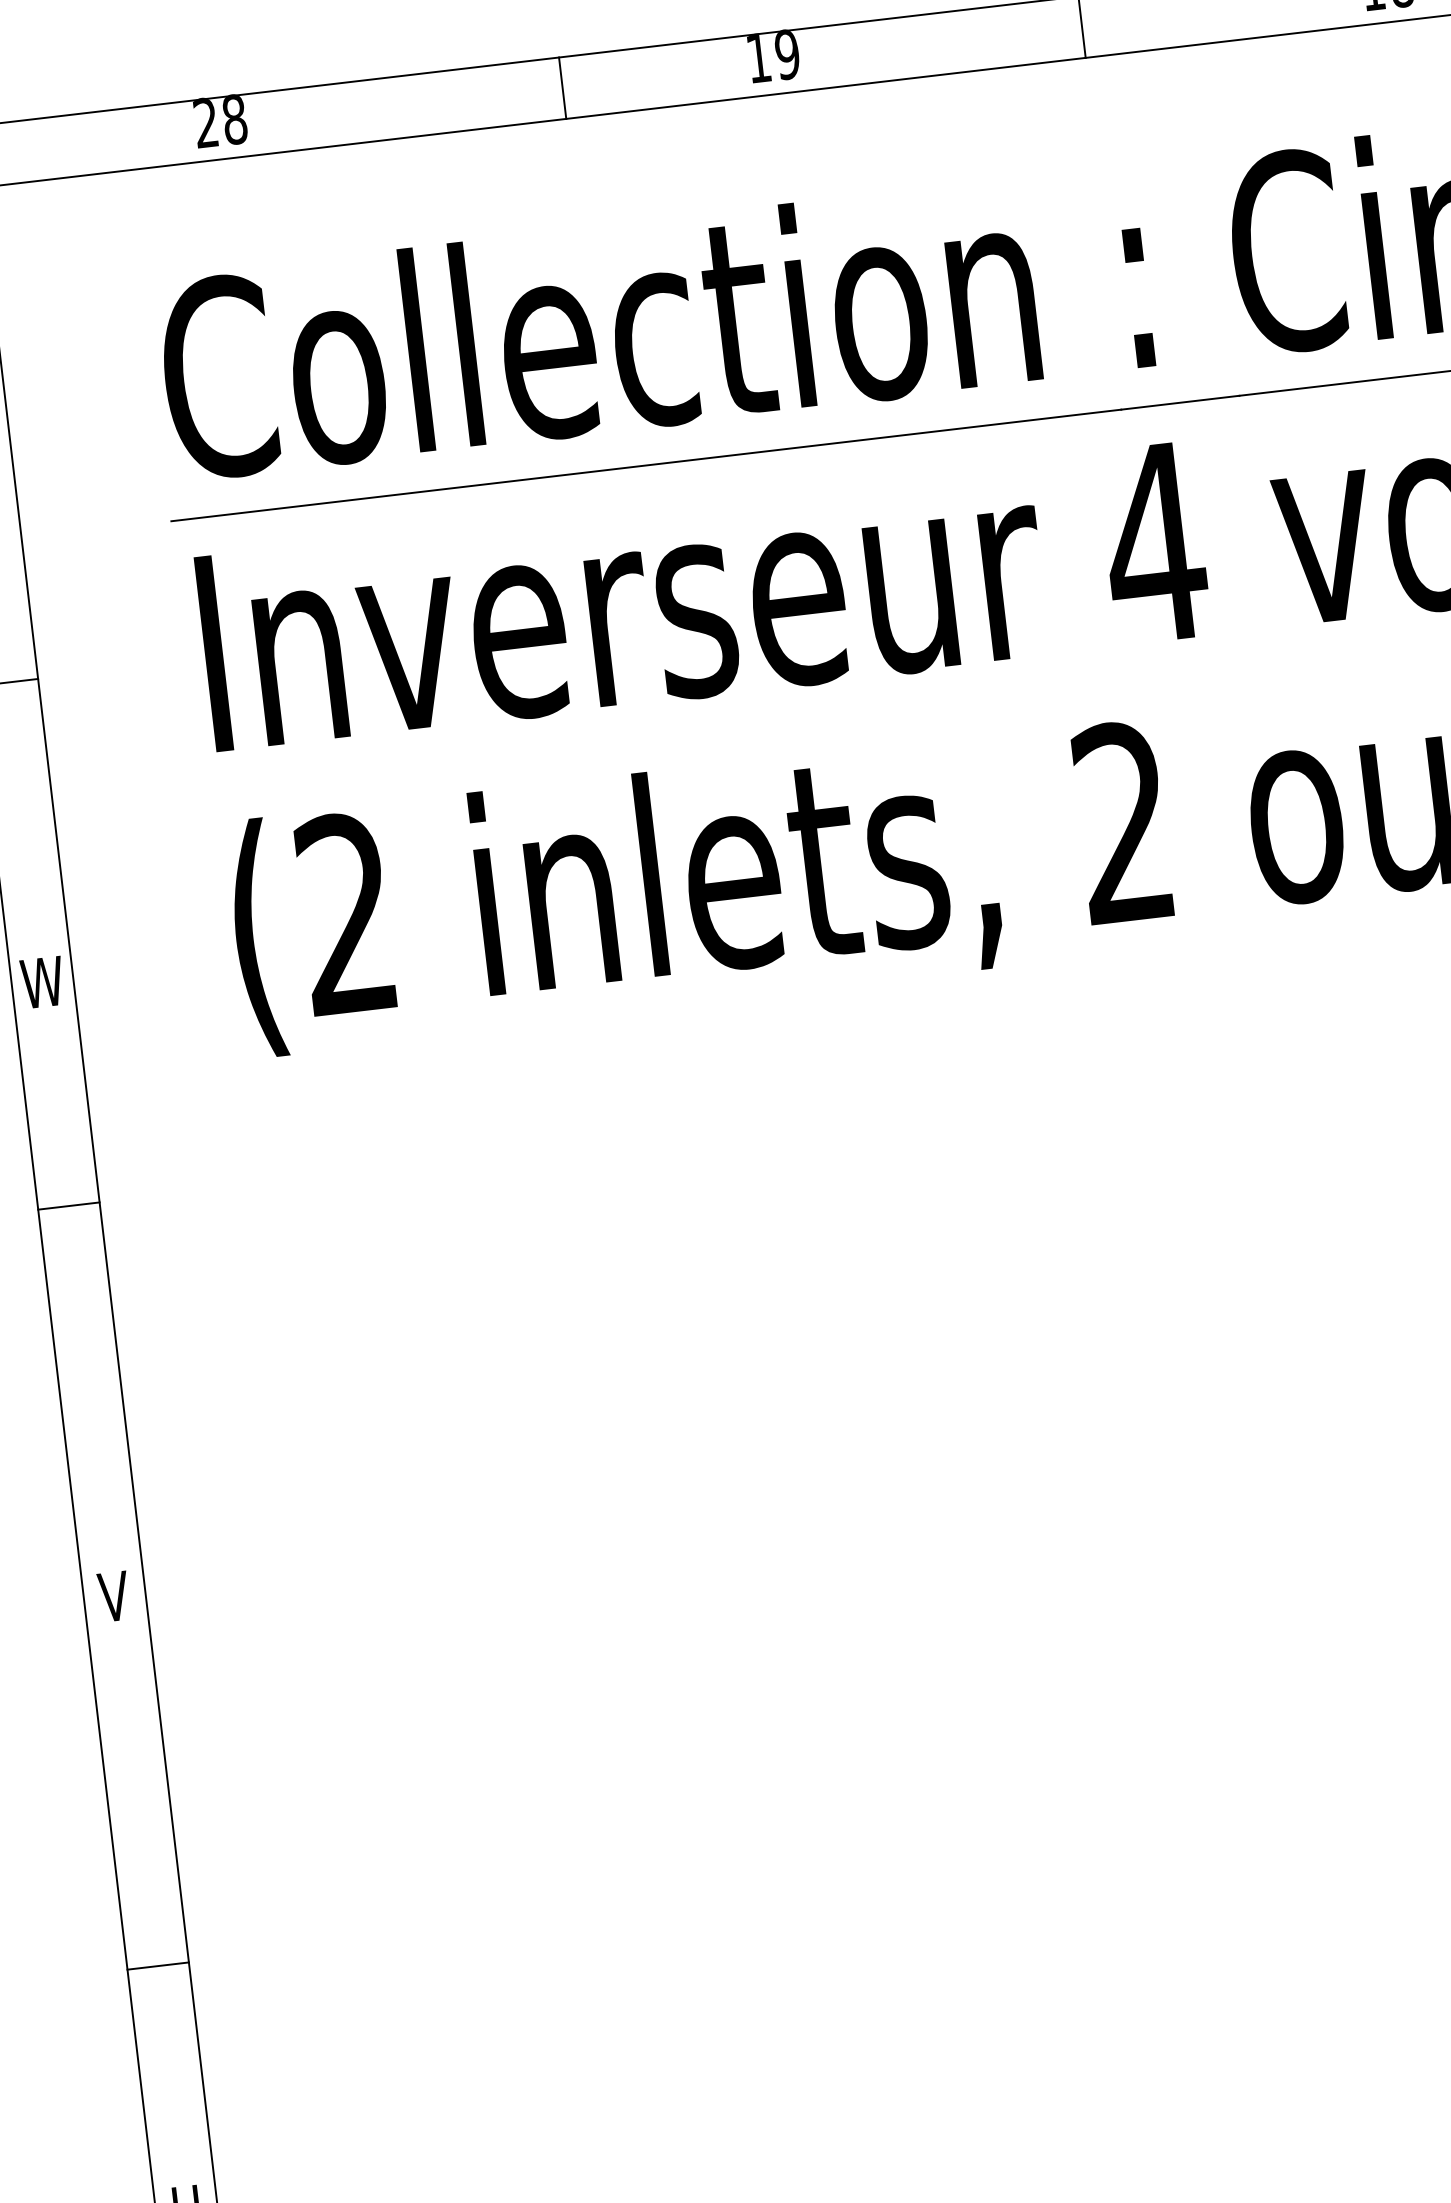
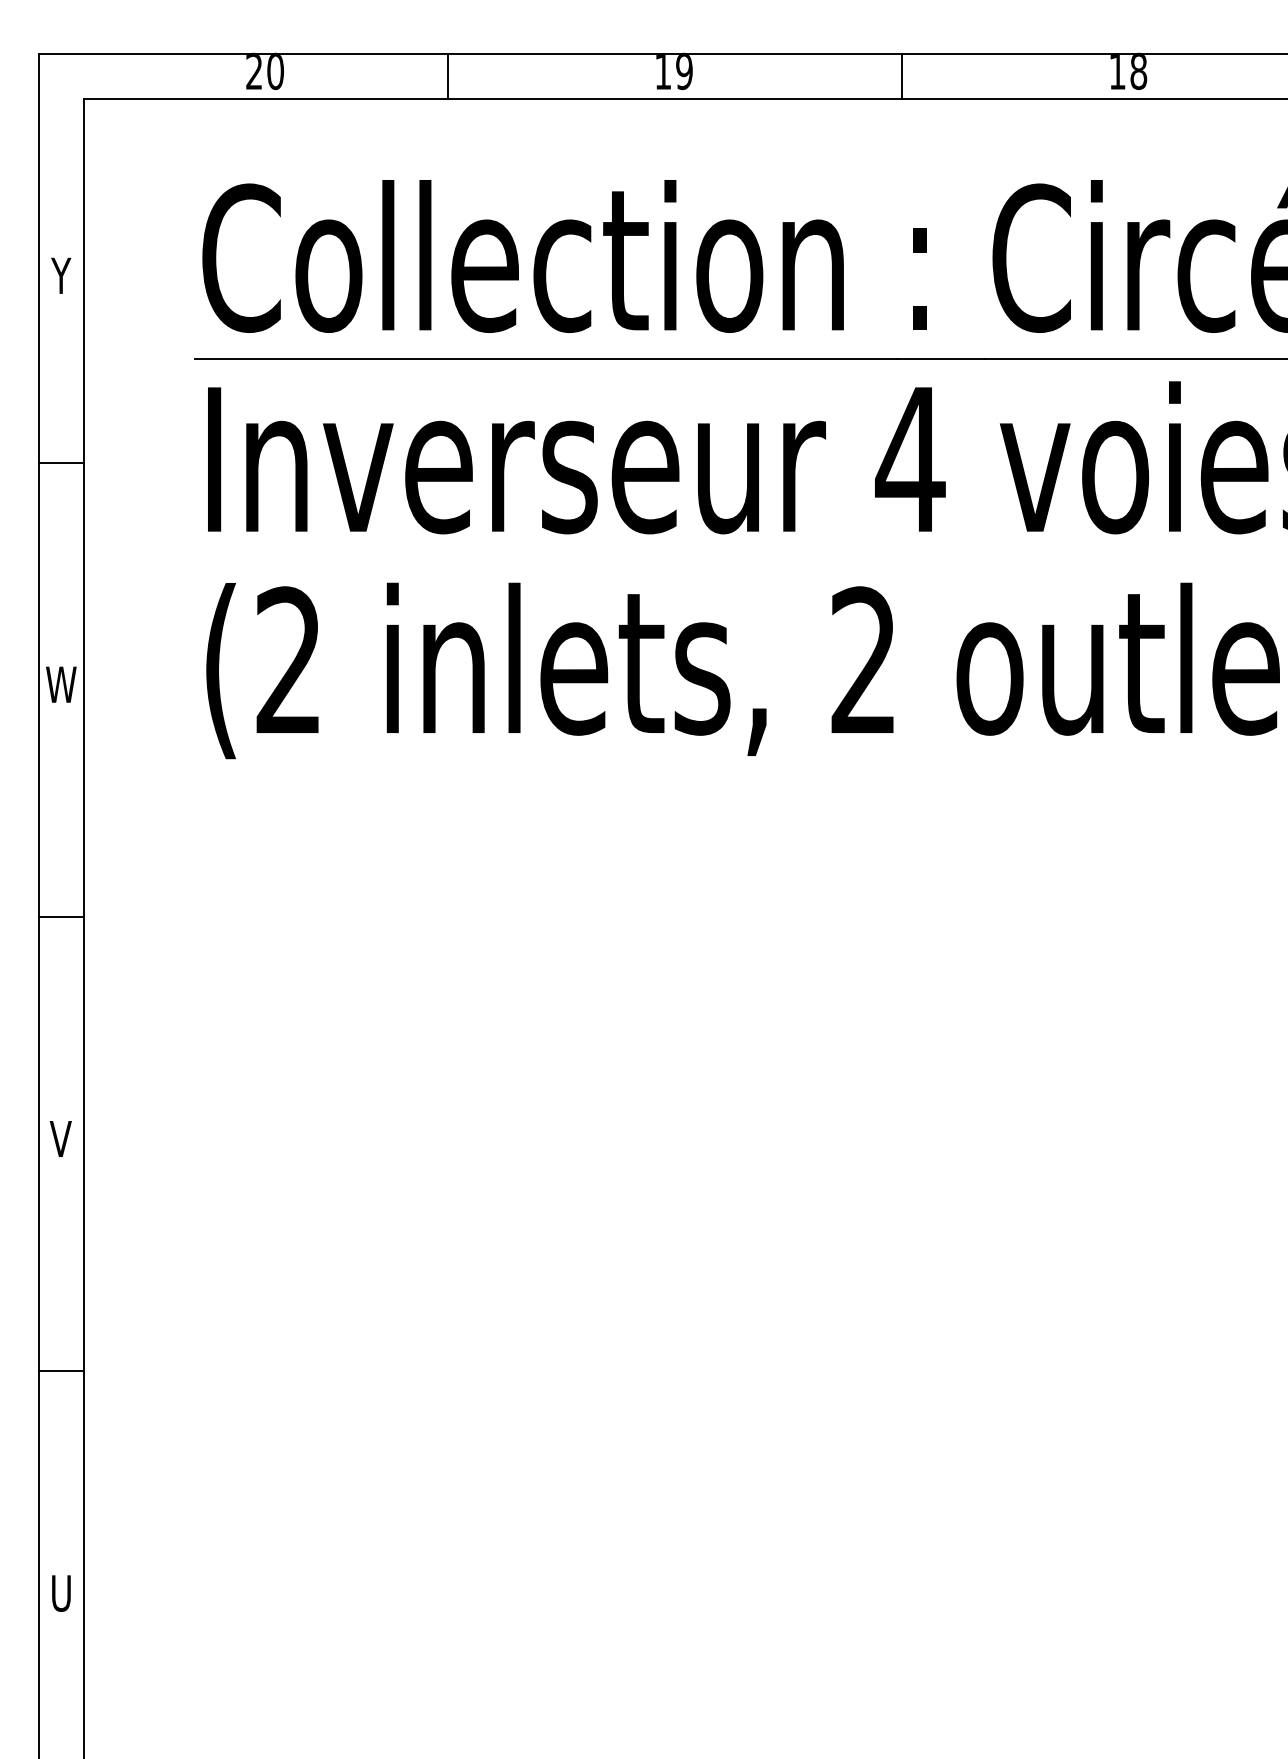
line: (562, 87) -> (447, 76), moved
text: (234, 121) -> (275, 72), 28 -> 20
line: (69, 1206) -> (61, 917), moved
line: (158, 1966) -> (61, 1371), moved

